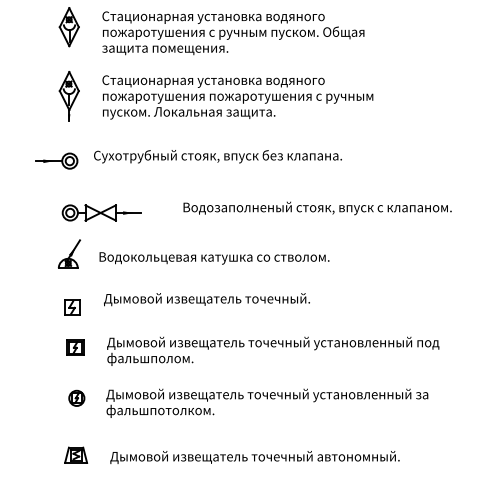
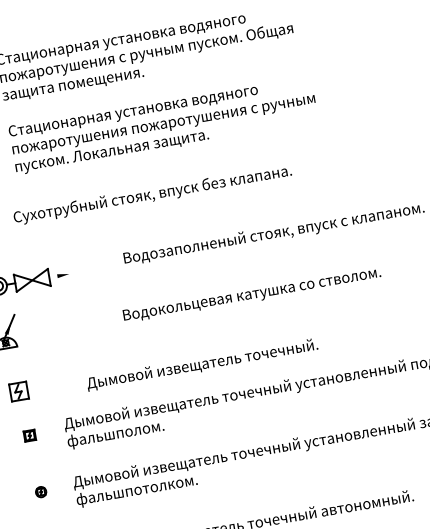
line: (128, 212) -> (63, 274), removed
text: (214, 258) -> (252, 295), moved
text: (206, 299) -> (201, 364), moved
part: (75, 347) -> (29, 435), size x0.6
part: (76, 397) -> (40, 491), size x0.6

